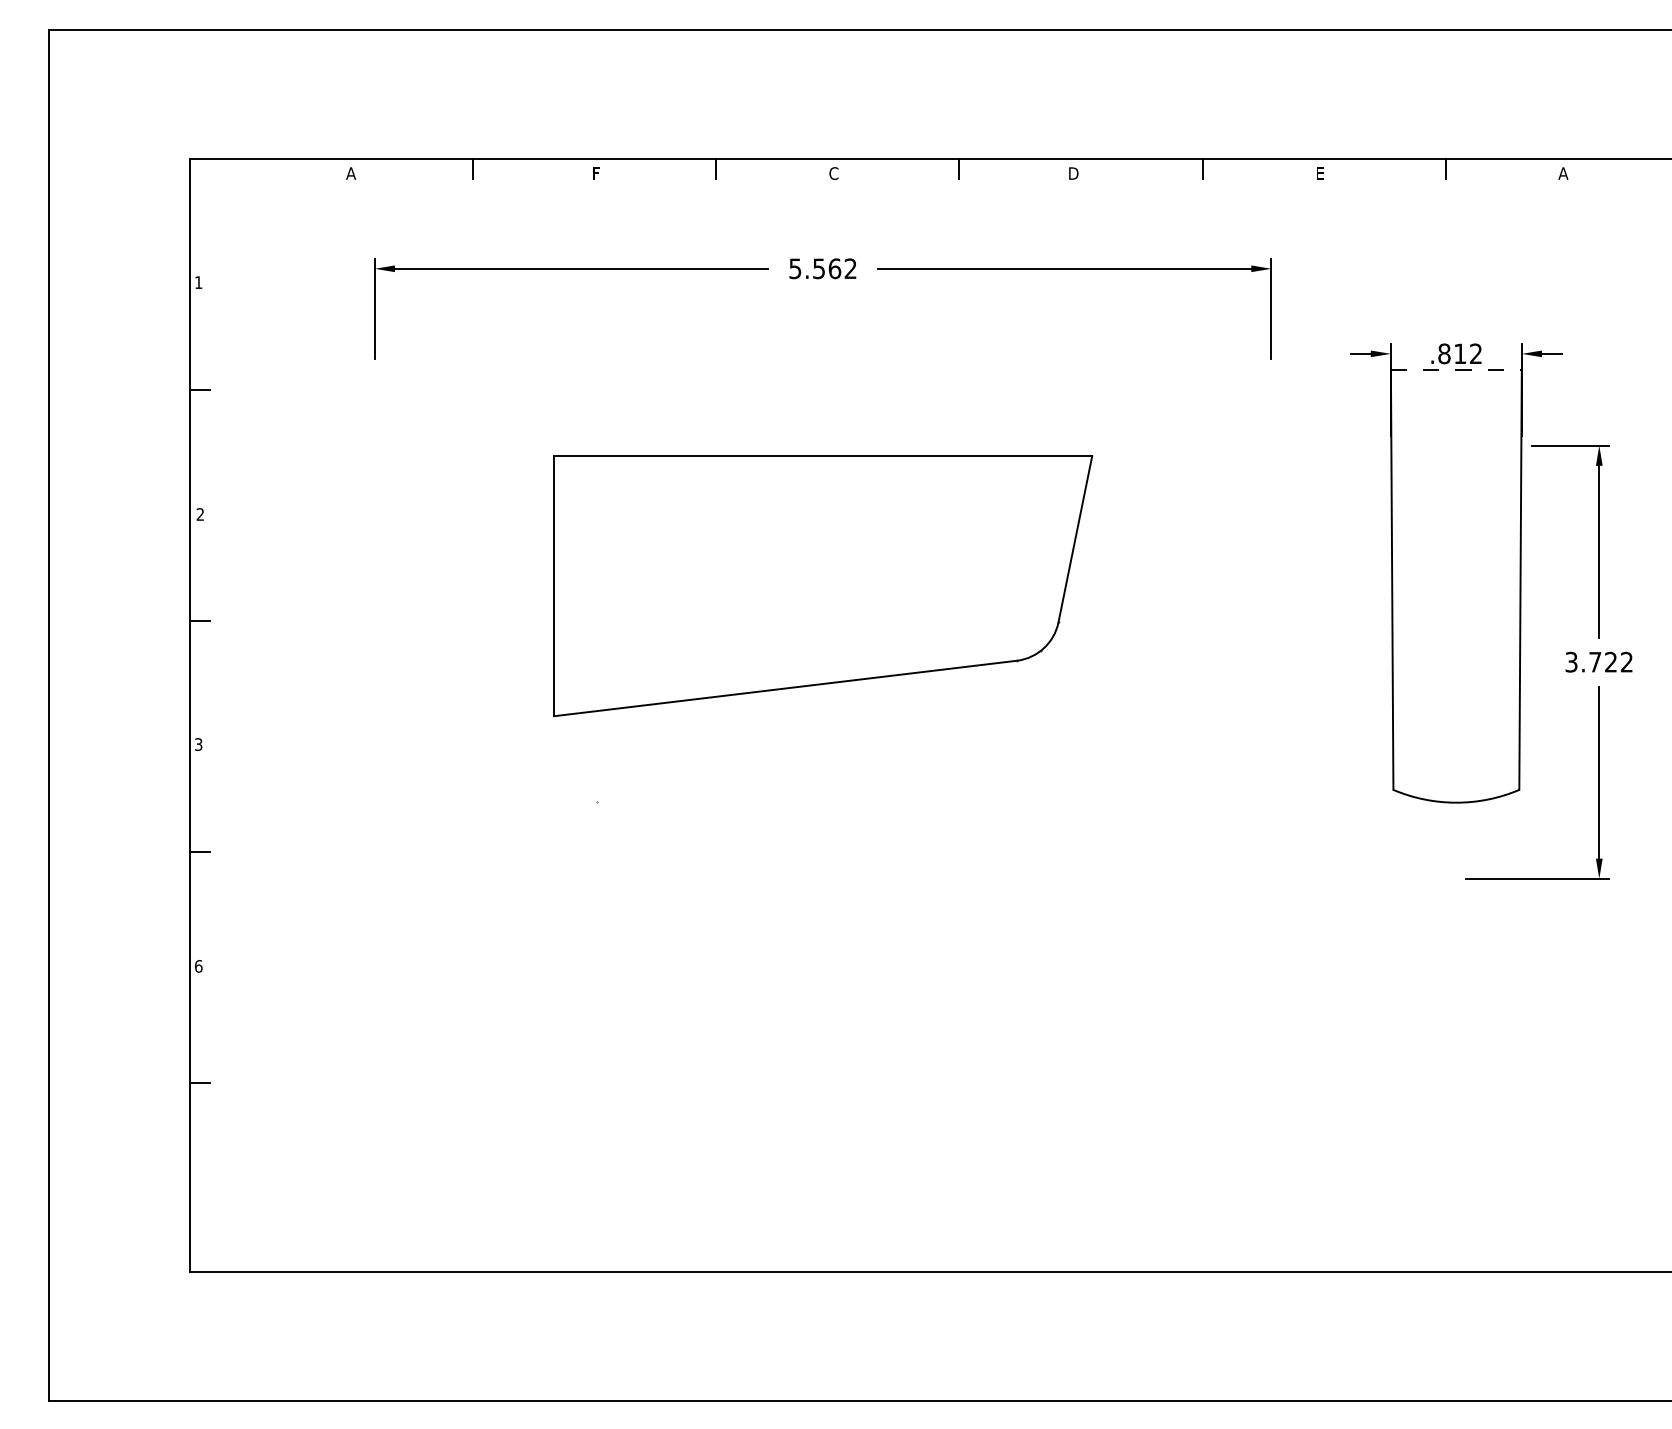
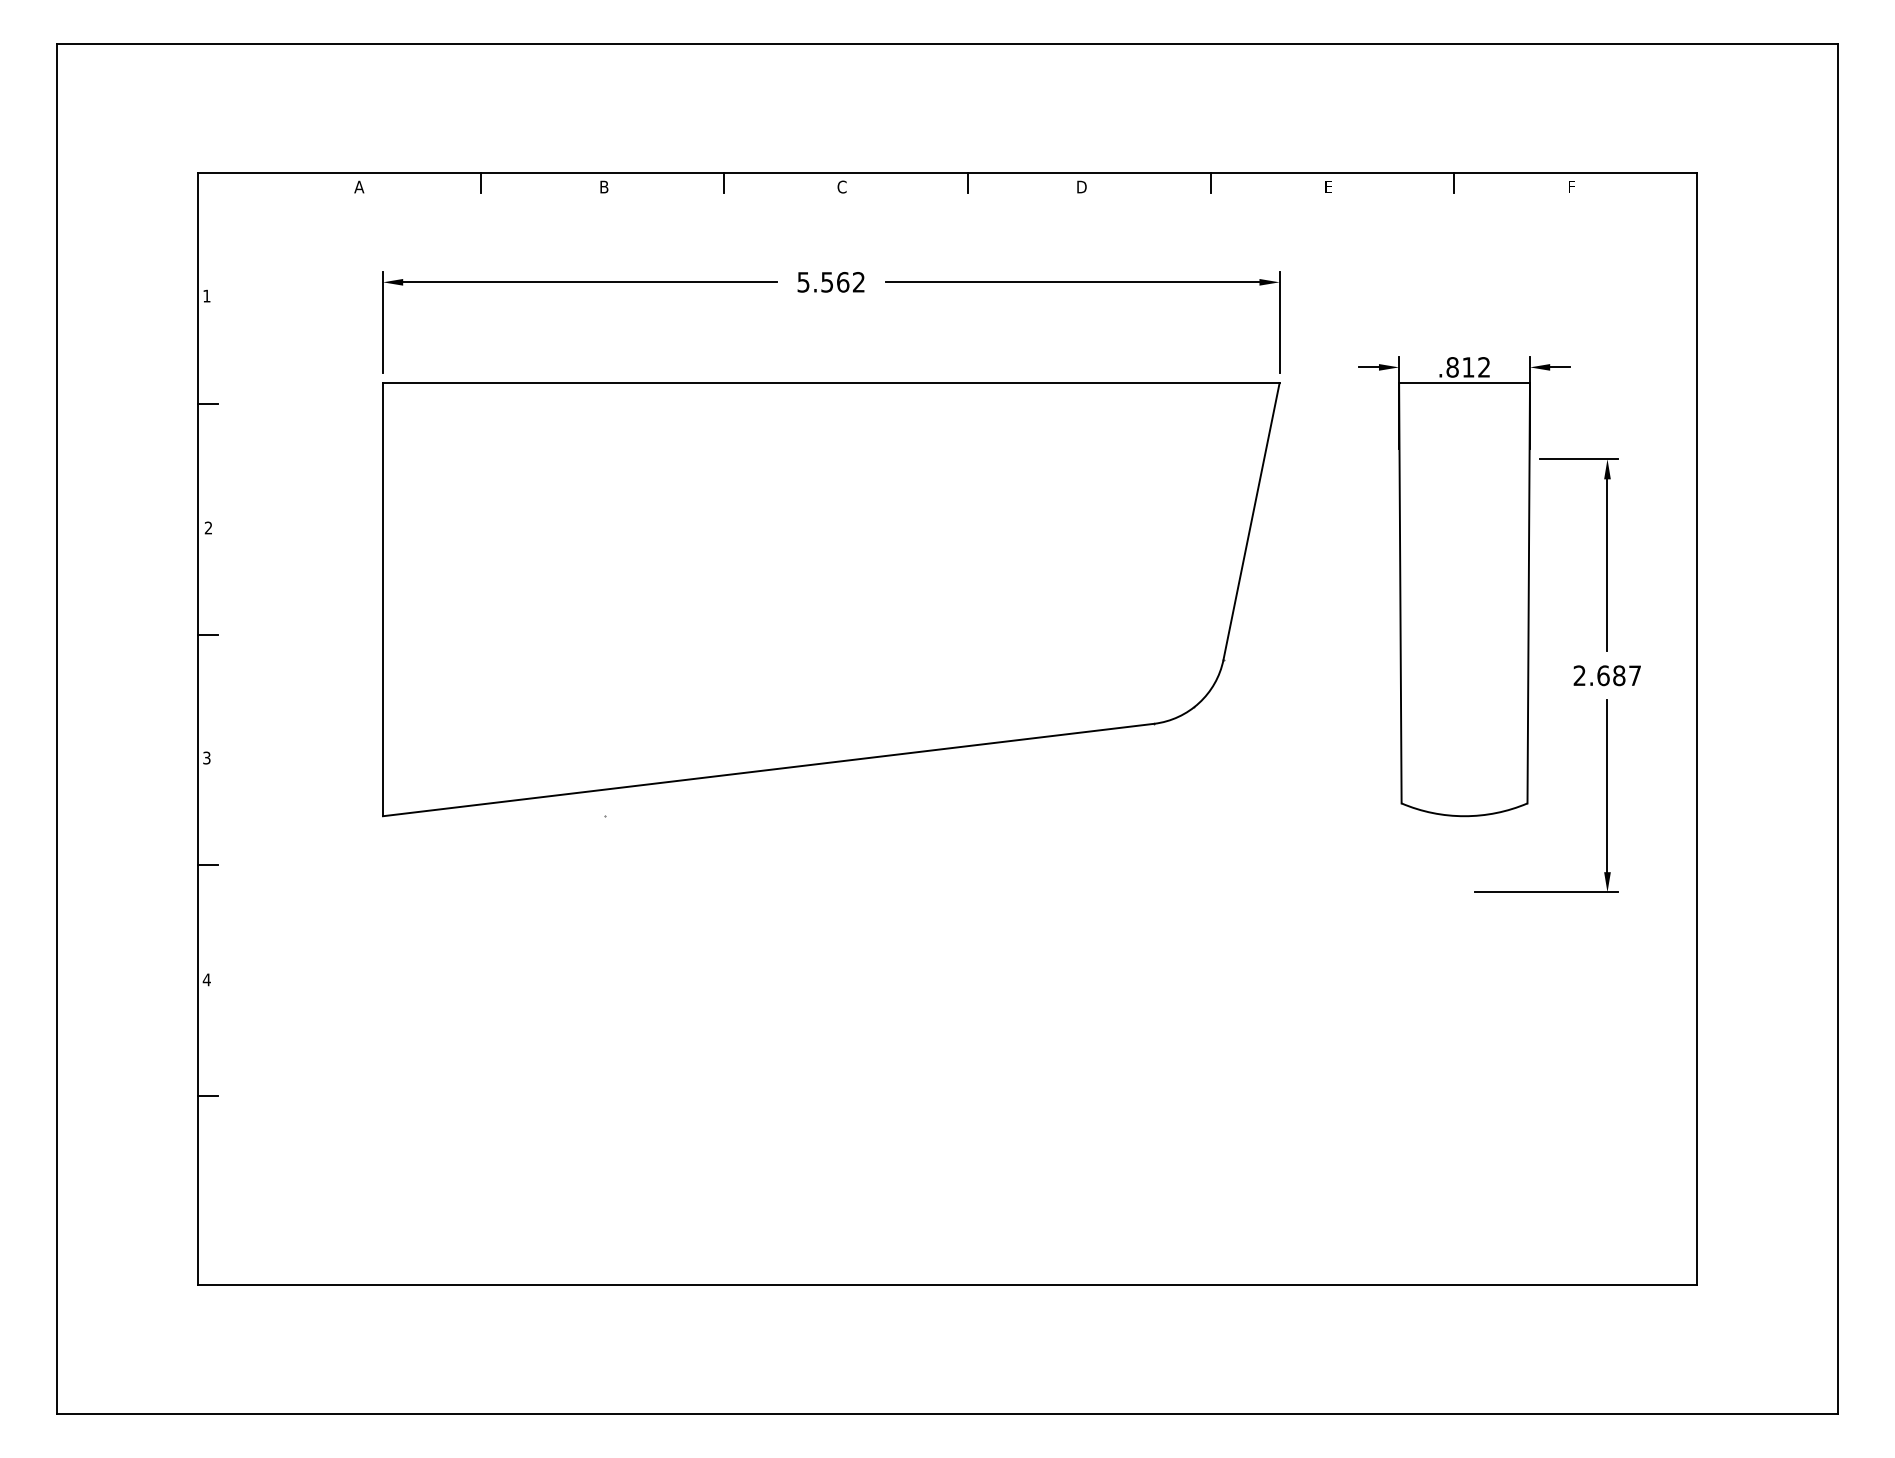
text: (596, 172) -> (604, 186), F -> B
text: (1563, 172) -> (1571, 186), A -> F
line: (1457, 369) -> (1465, 383), dashed -> solid
part: (823, 585) -> (831, 599), size x1.67
text: (1598, 661) -> (1606, 675), 3.722 -> 2.687
text: (198, 965) -> (206, 979), 6 -> 4

